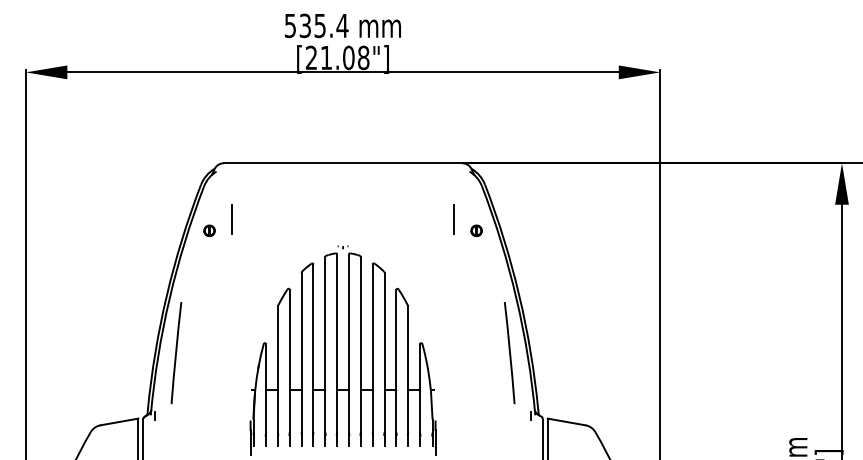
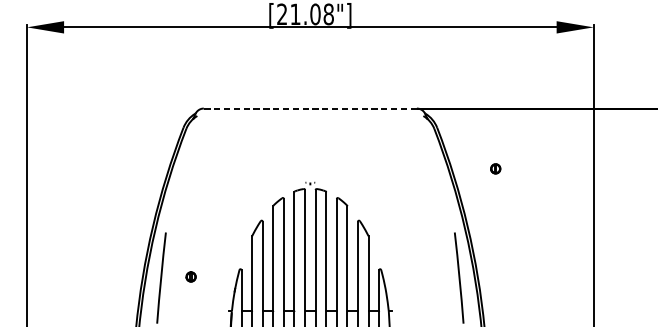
line: (342, 163) -> (309, 108), solid -> dashed
line: (231, 219) -> (210, 158), removed
line: (454, 219) -> (409, 158), removed
part: (209, 230) -> (191, 276), moved
part: (476, 230) -> (495, 168), moved

